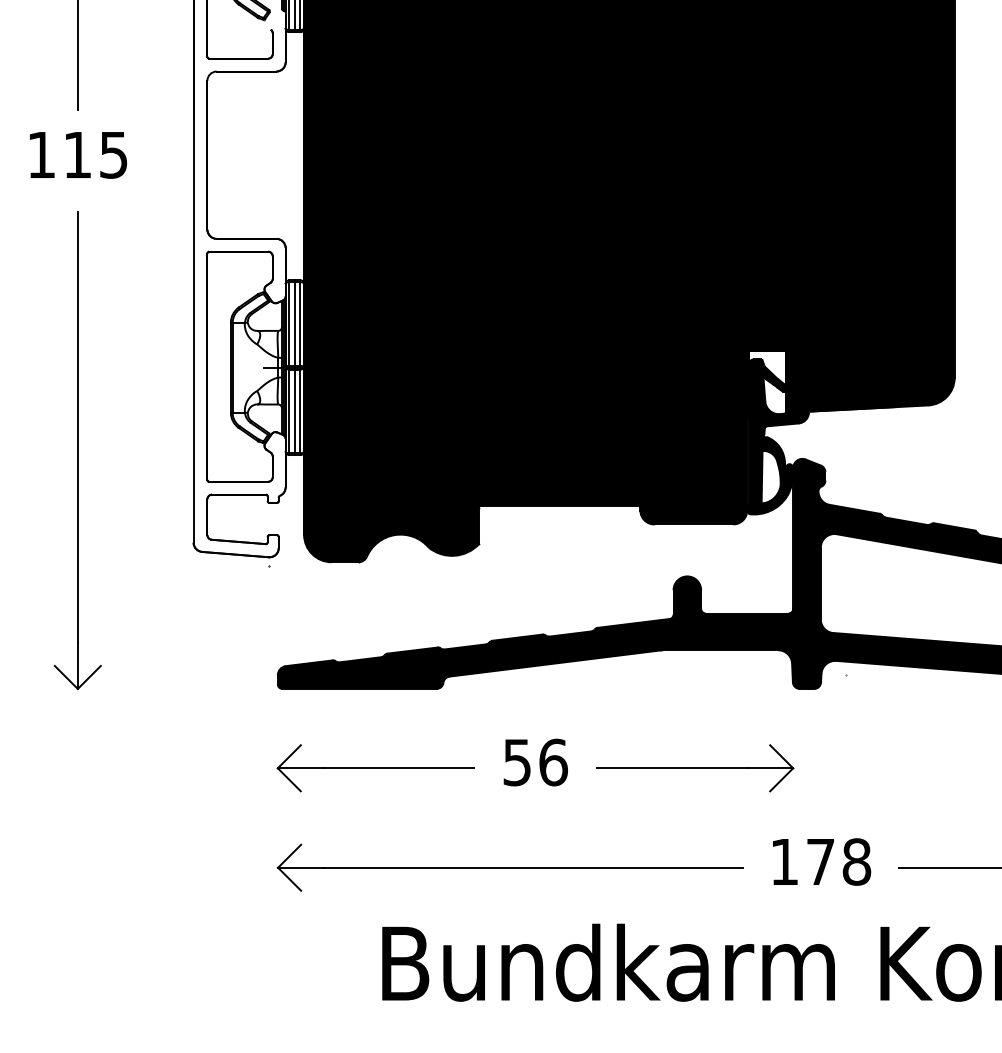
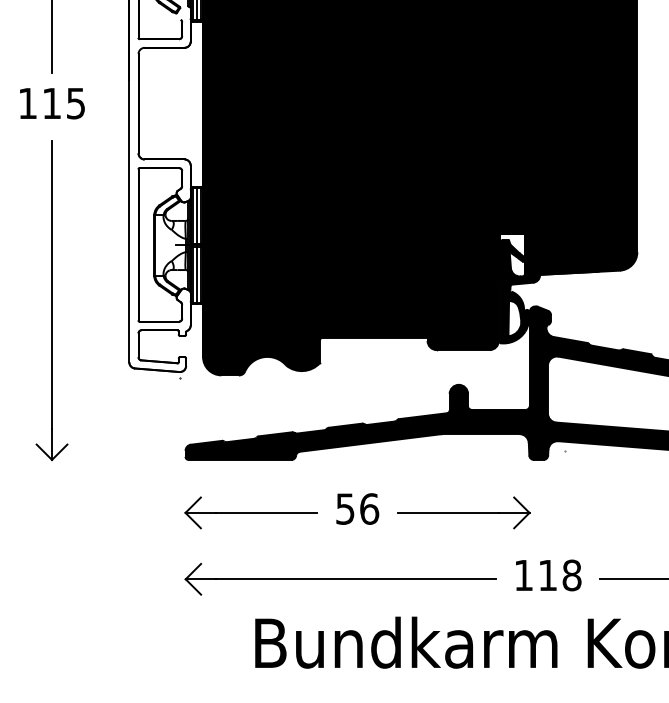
text: (820, 862) -> (547, 575), 178 -> 118

